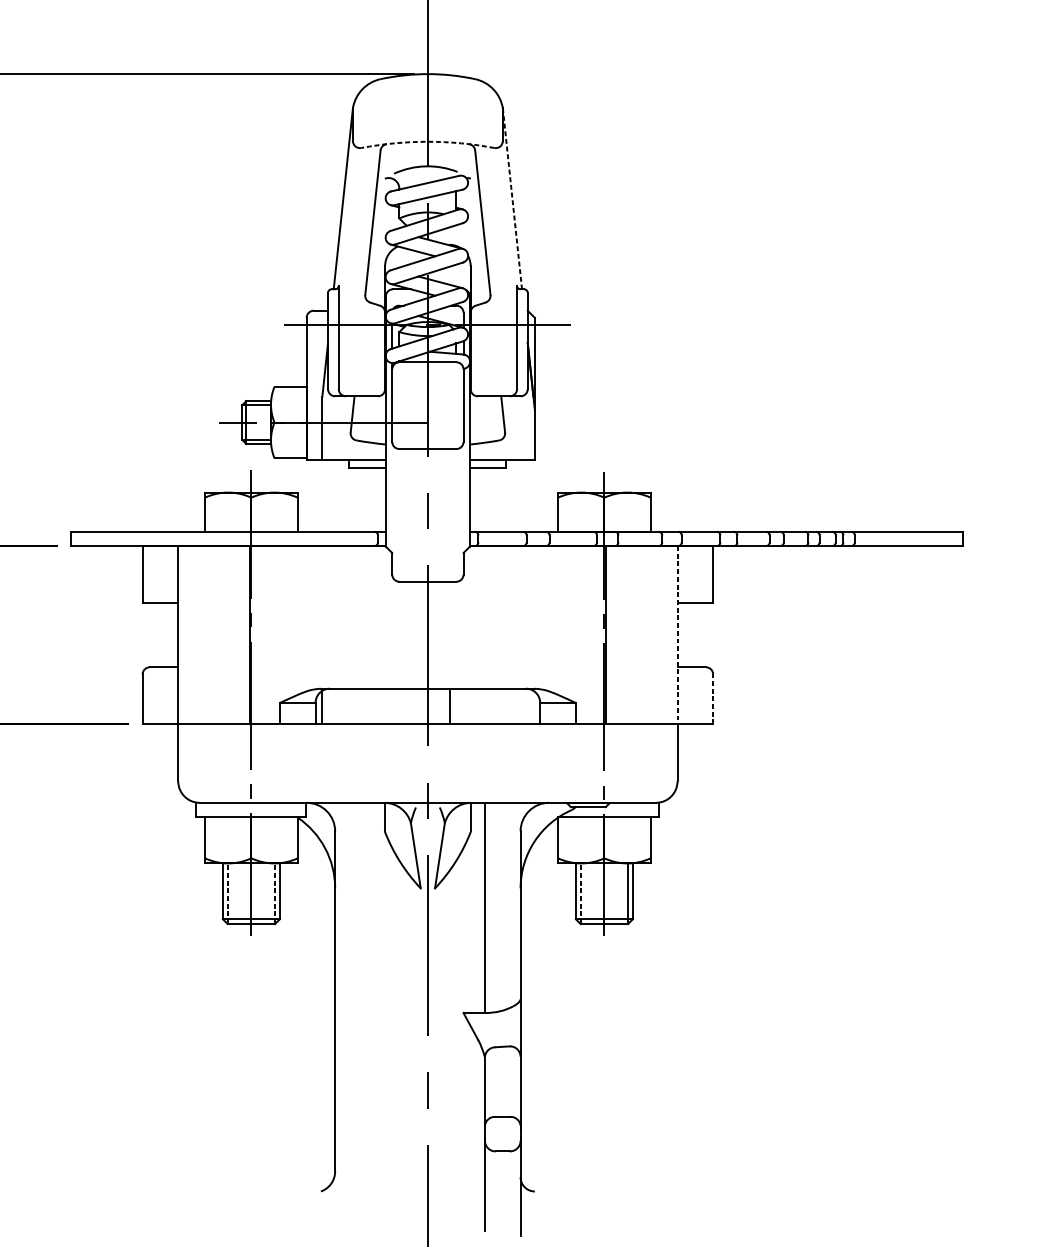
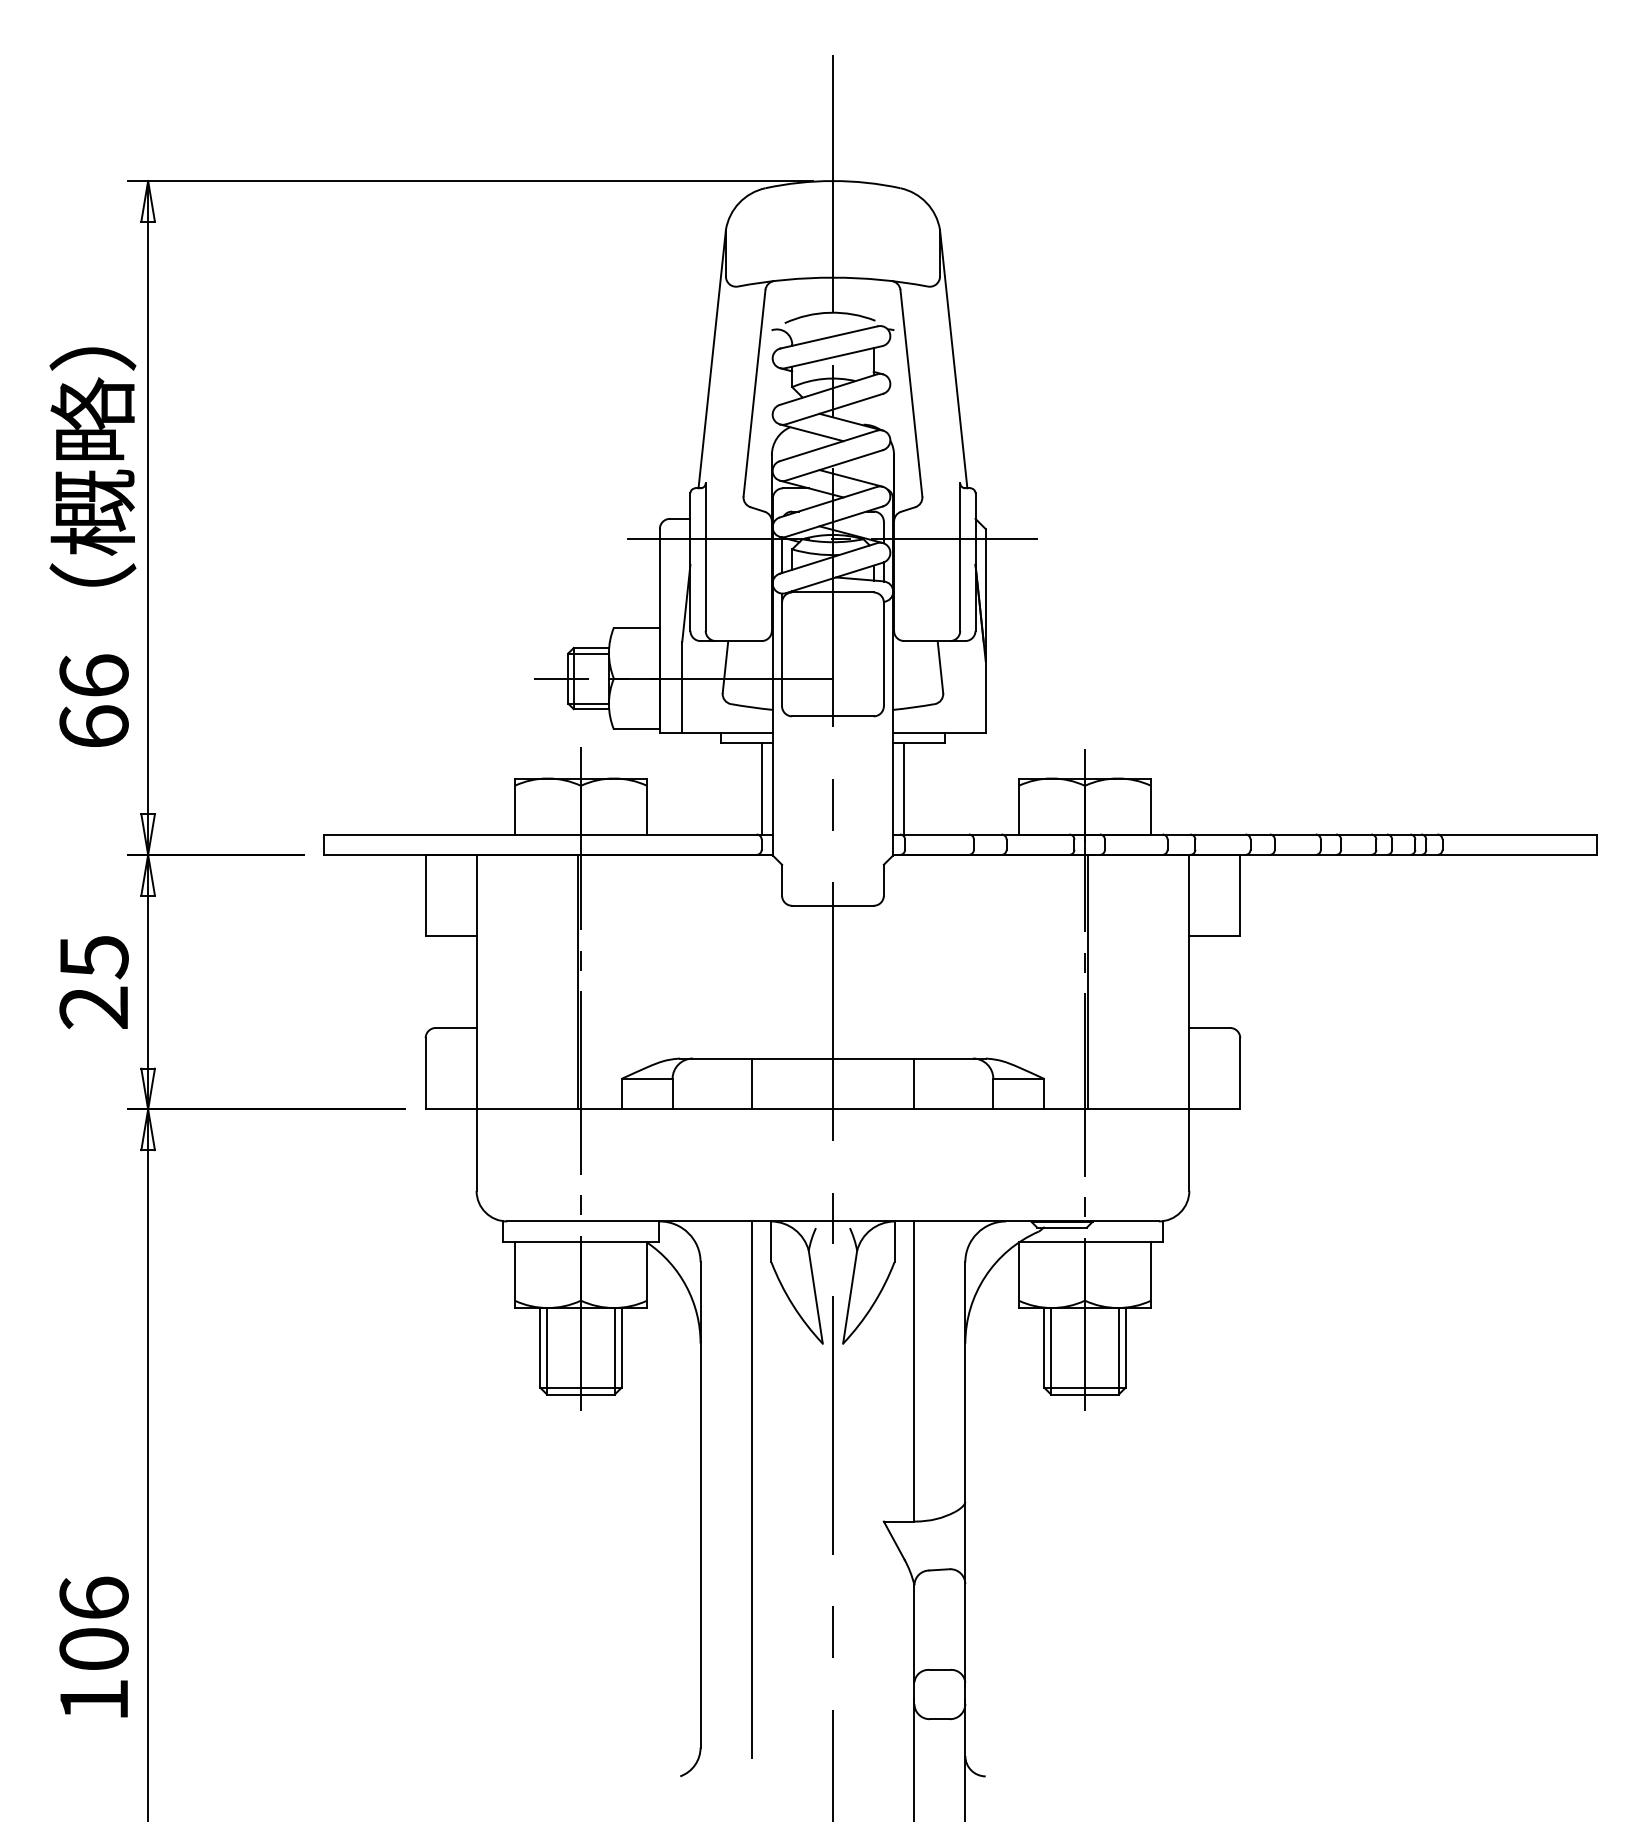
arc: (427, 141) -> (832, 277), dashed -> solid
line: (512, 199) -> (953, 359), dashed -> solid
line: (377, 499) -> (761, 788), added
line: (477, 499) -> (904, 788), added
line: (677, 635) -> (1189, 982), dashed -> solid
line: (713, 699) -> (1240, 1073), dashed -> solid
line: (321, 706) -> (752, 1083), moved
line: (449, 706) -> (913, 1083), moved
line: (227, 893) -> (547, 1350), dashed -> solid
line: (274, 893) -> (614, 1350), dashed -> solid
line: (580, 893) -> (1051, 1350), dashed -> solid
line: (370, 990) -> (751, 1489), added

